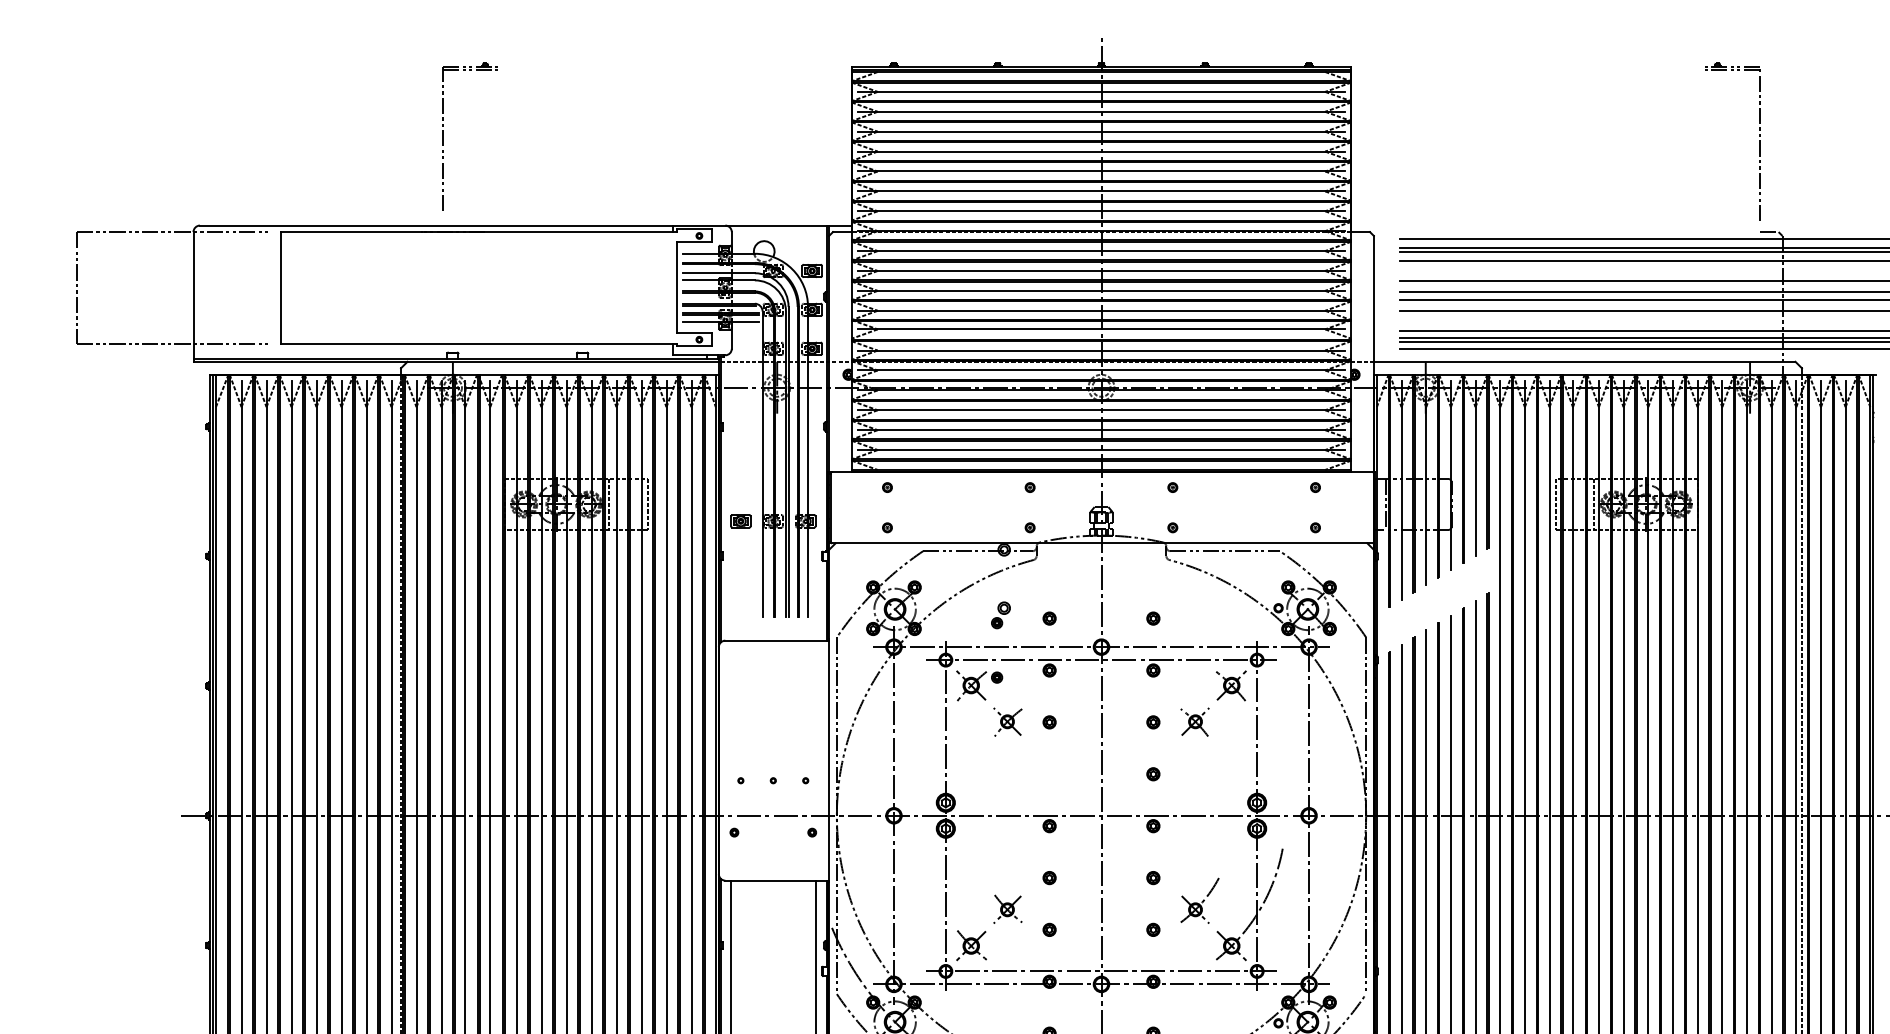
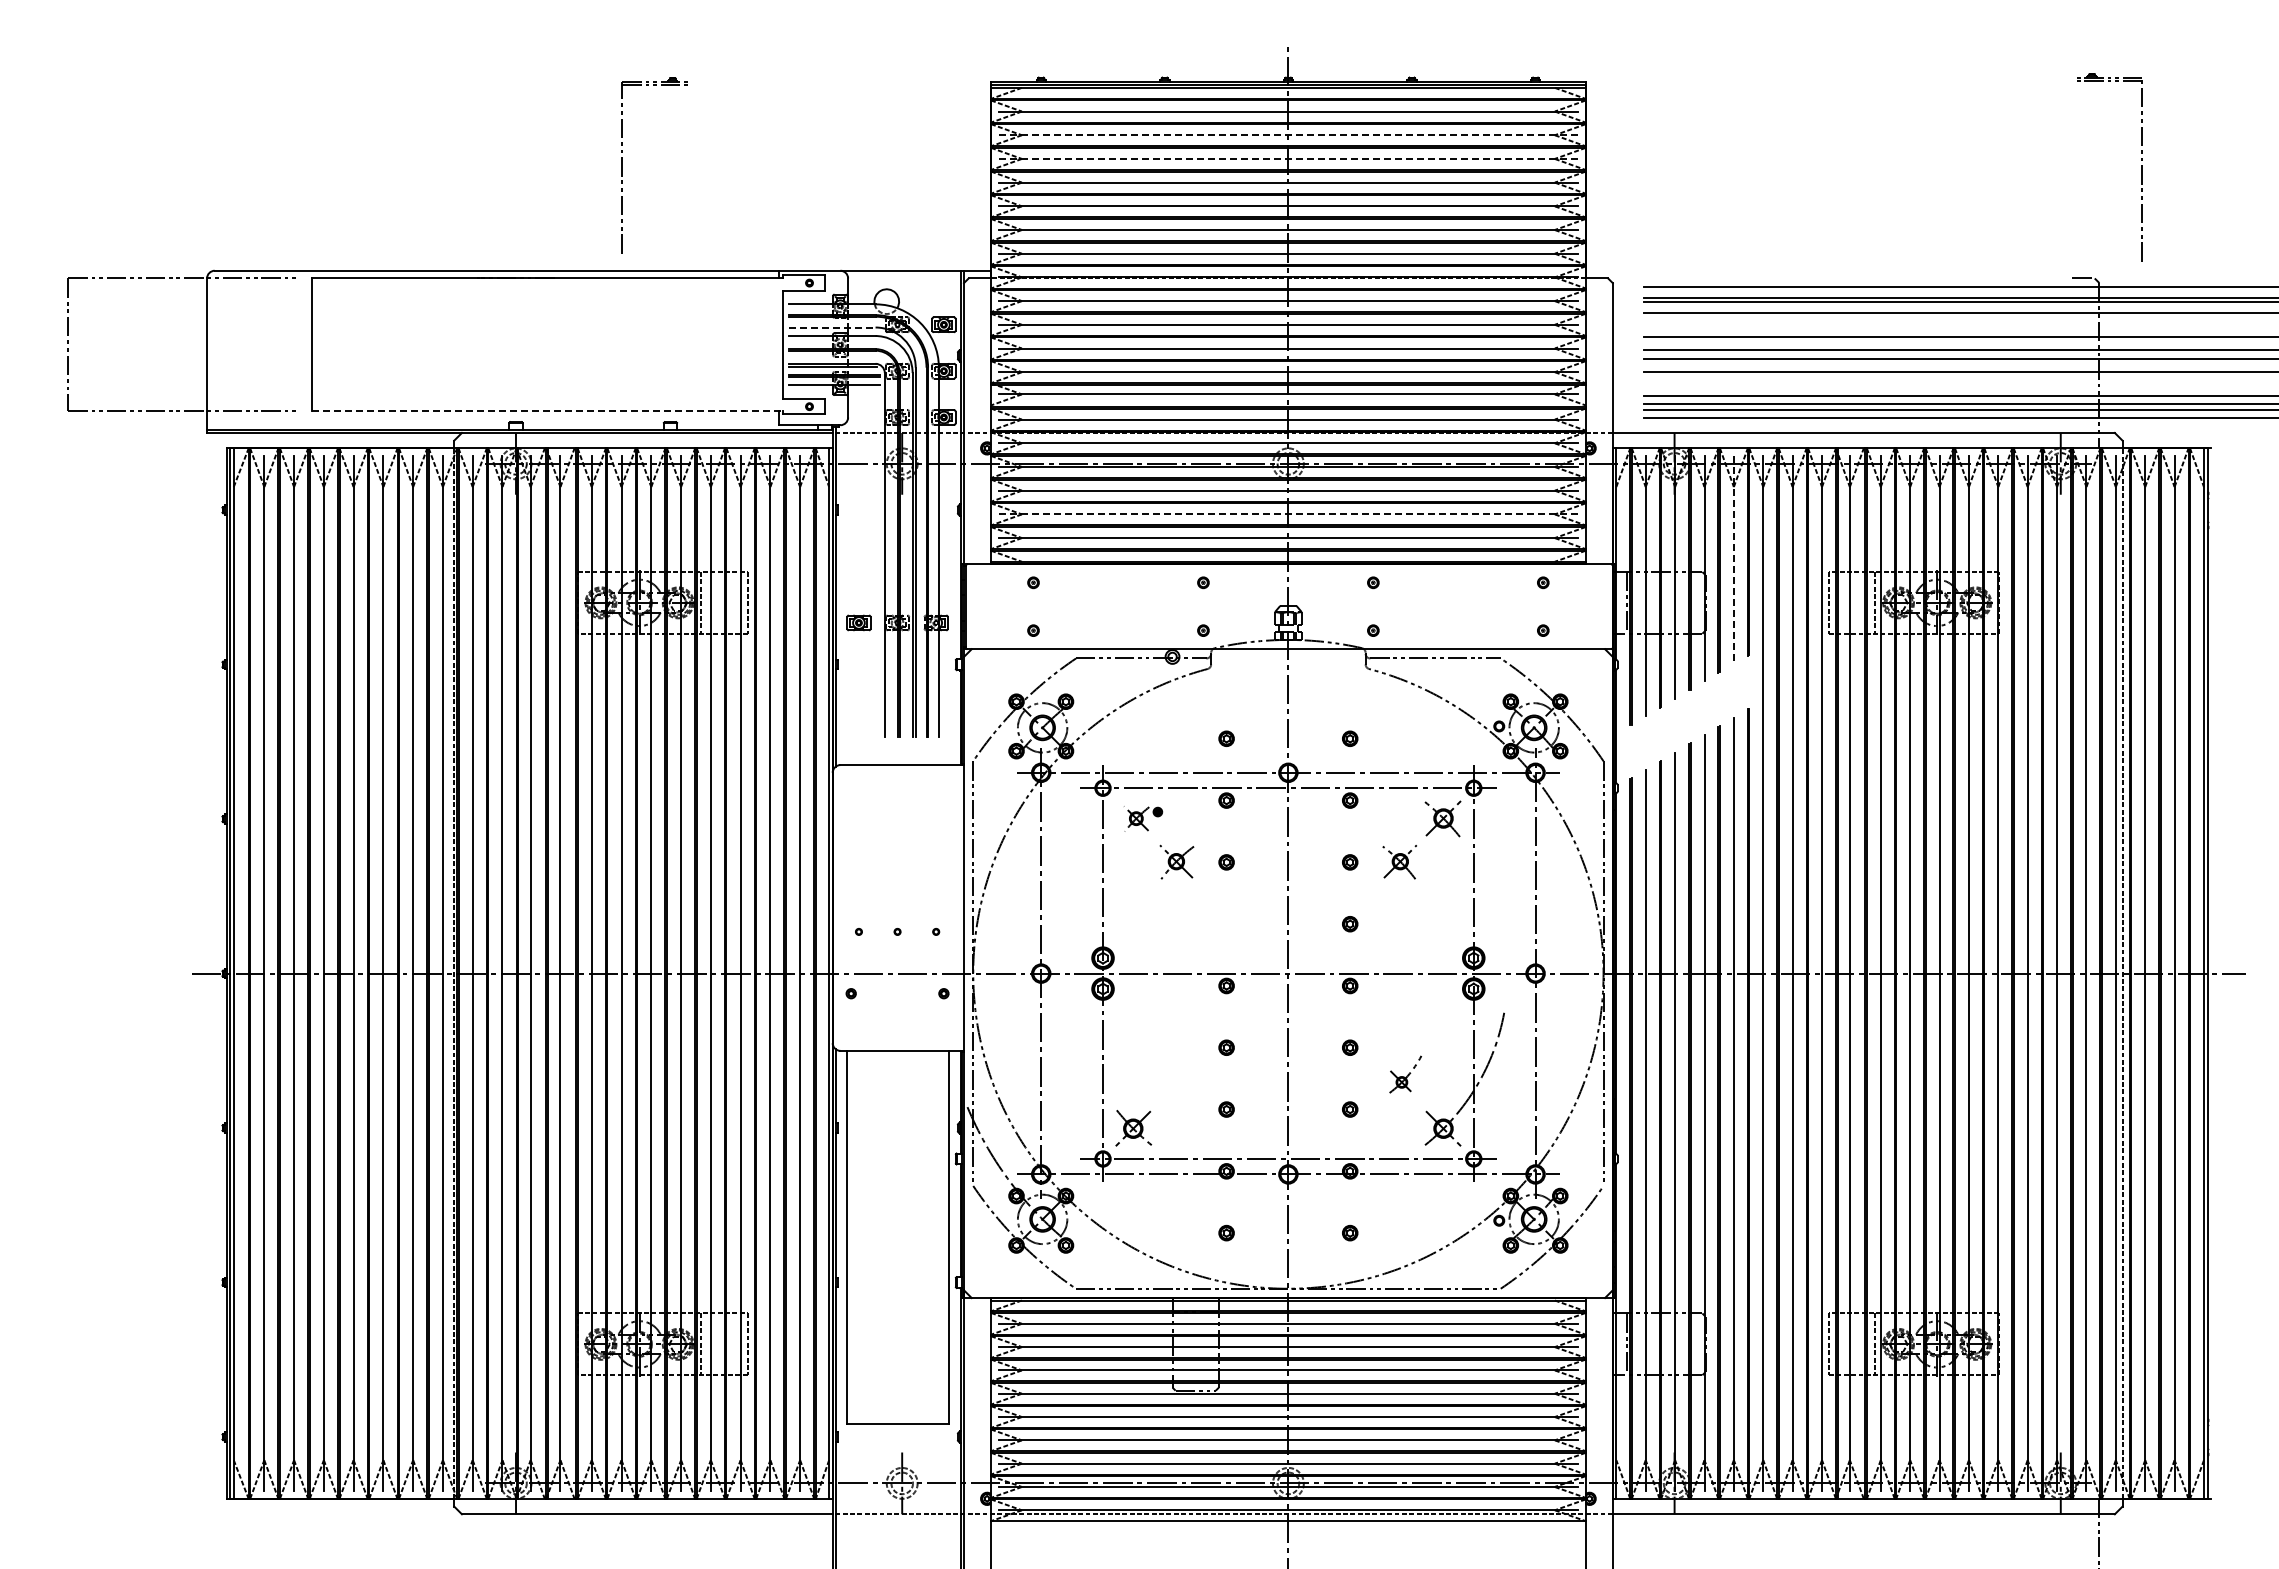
line: (1101, 112) -> (1288, 135), solid -> dashed
line: (1101, 131) -> (1288, 158), solid -> dashed
part: (443, 137) -> (622, 165), moved
part: (1759, 142) -> (2141, 167), moved
line: (719, 273) -> (833, 327), solid -> dashed
line: (479, 343) -> (547, 411), solid -> dashed
line: (1101, 430) -> (1288, 514), solid -> dashed
line: (1475, 468) -> (1733, 559), solid -> dashed
part: (1000, 614) -> (1168, 734), removed
part: (979, 685) -> (1143, 818), size x0.7
part: (1199, 900) -> (1405, 1074), size x0.7
part: (1007, 908) -> (1176, 1084), removed

